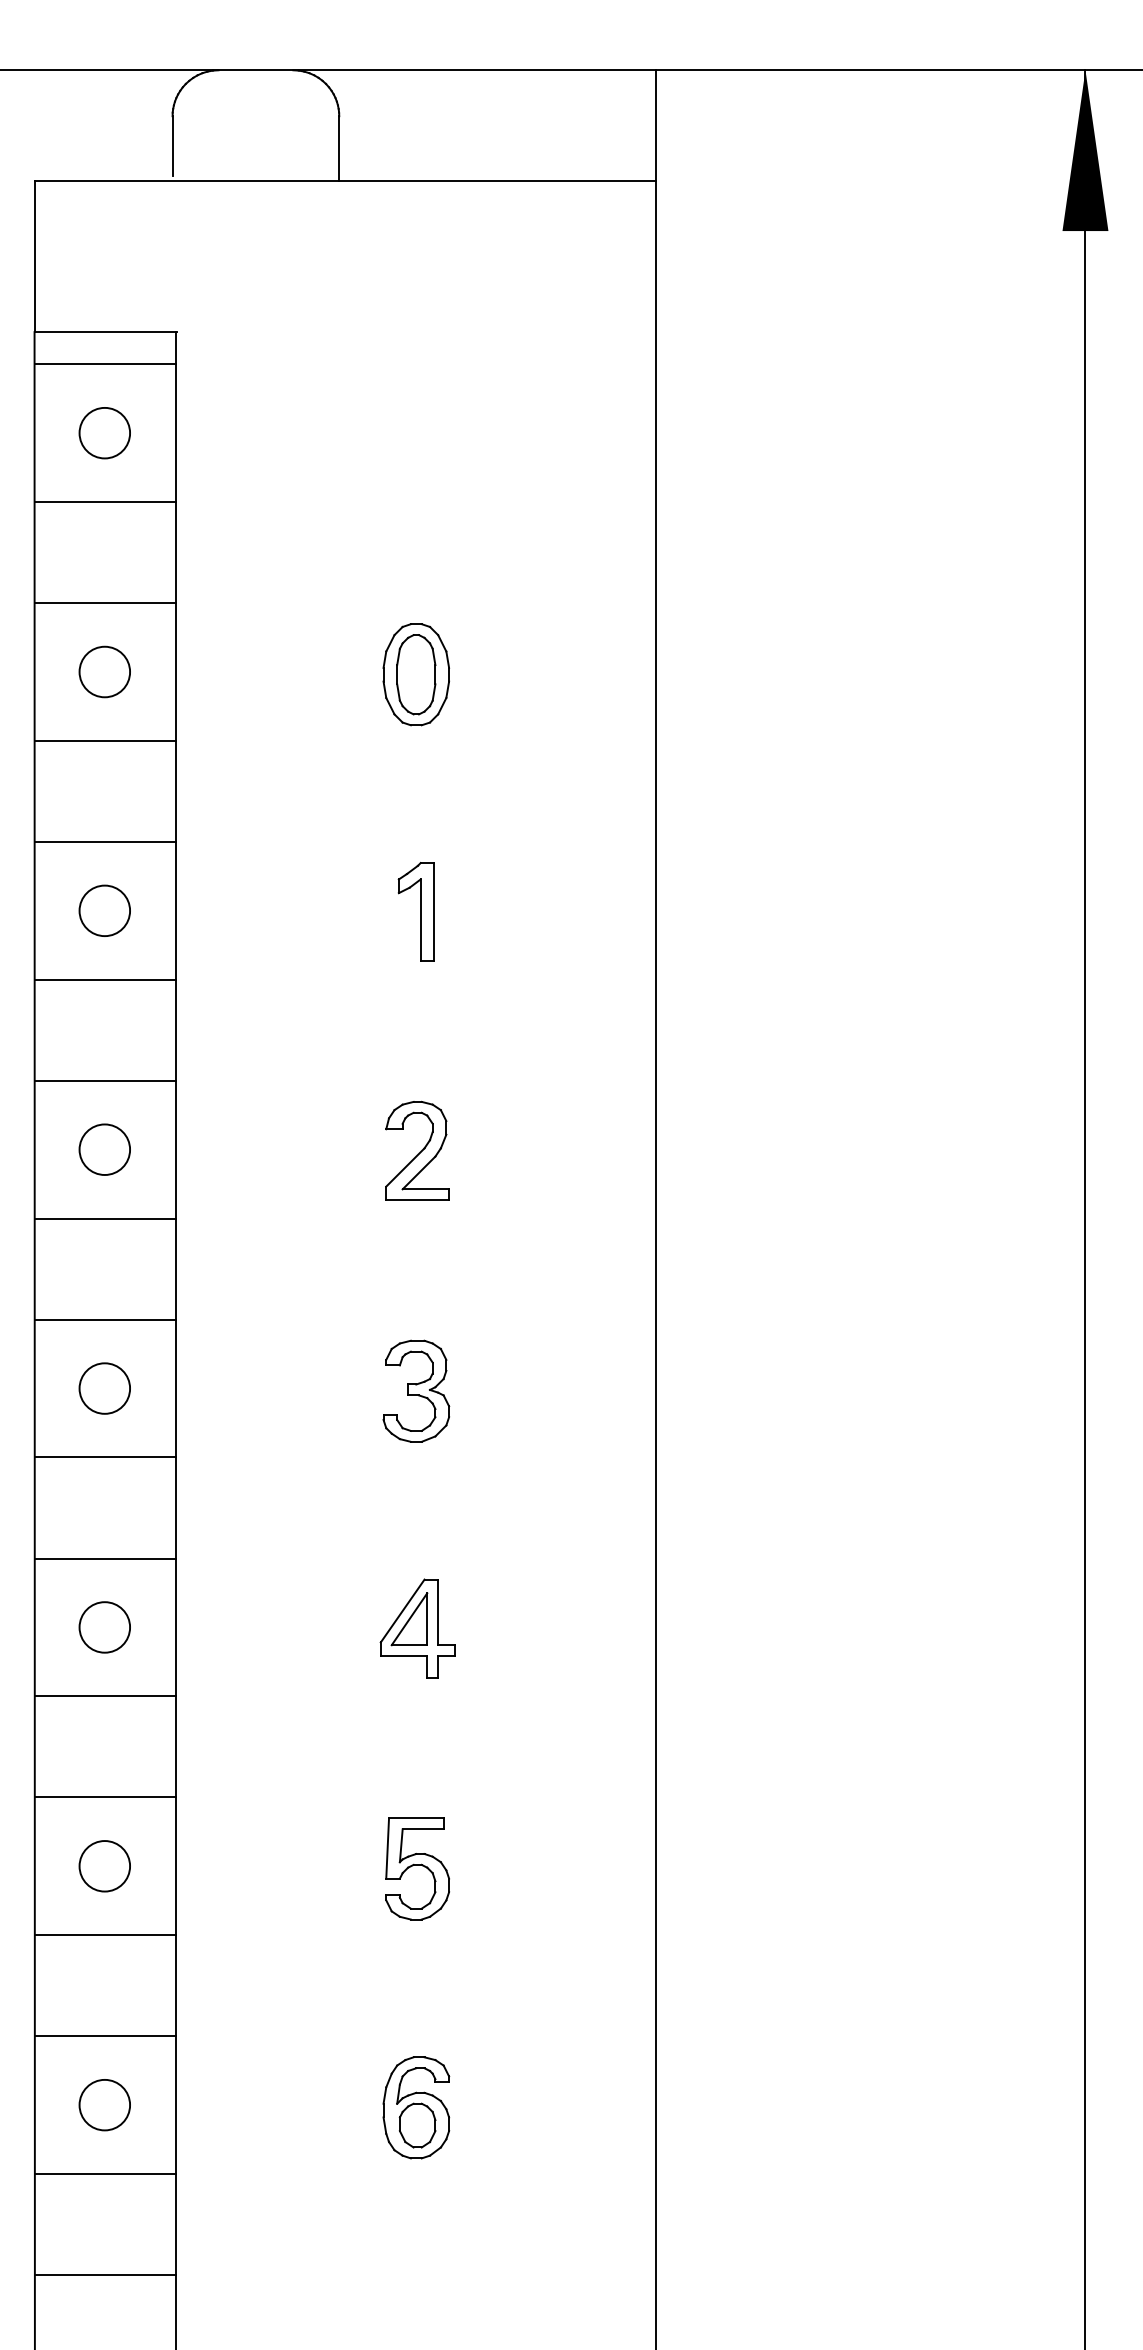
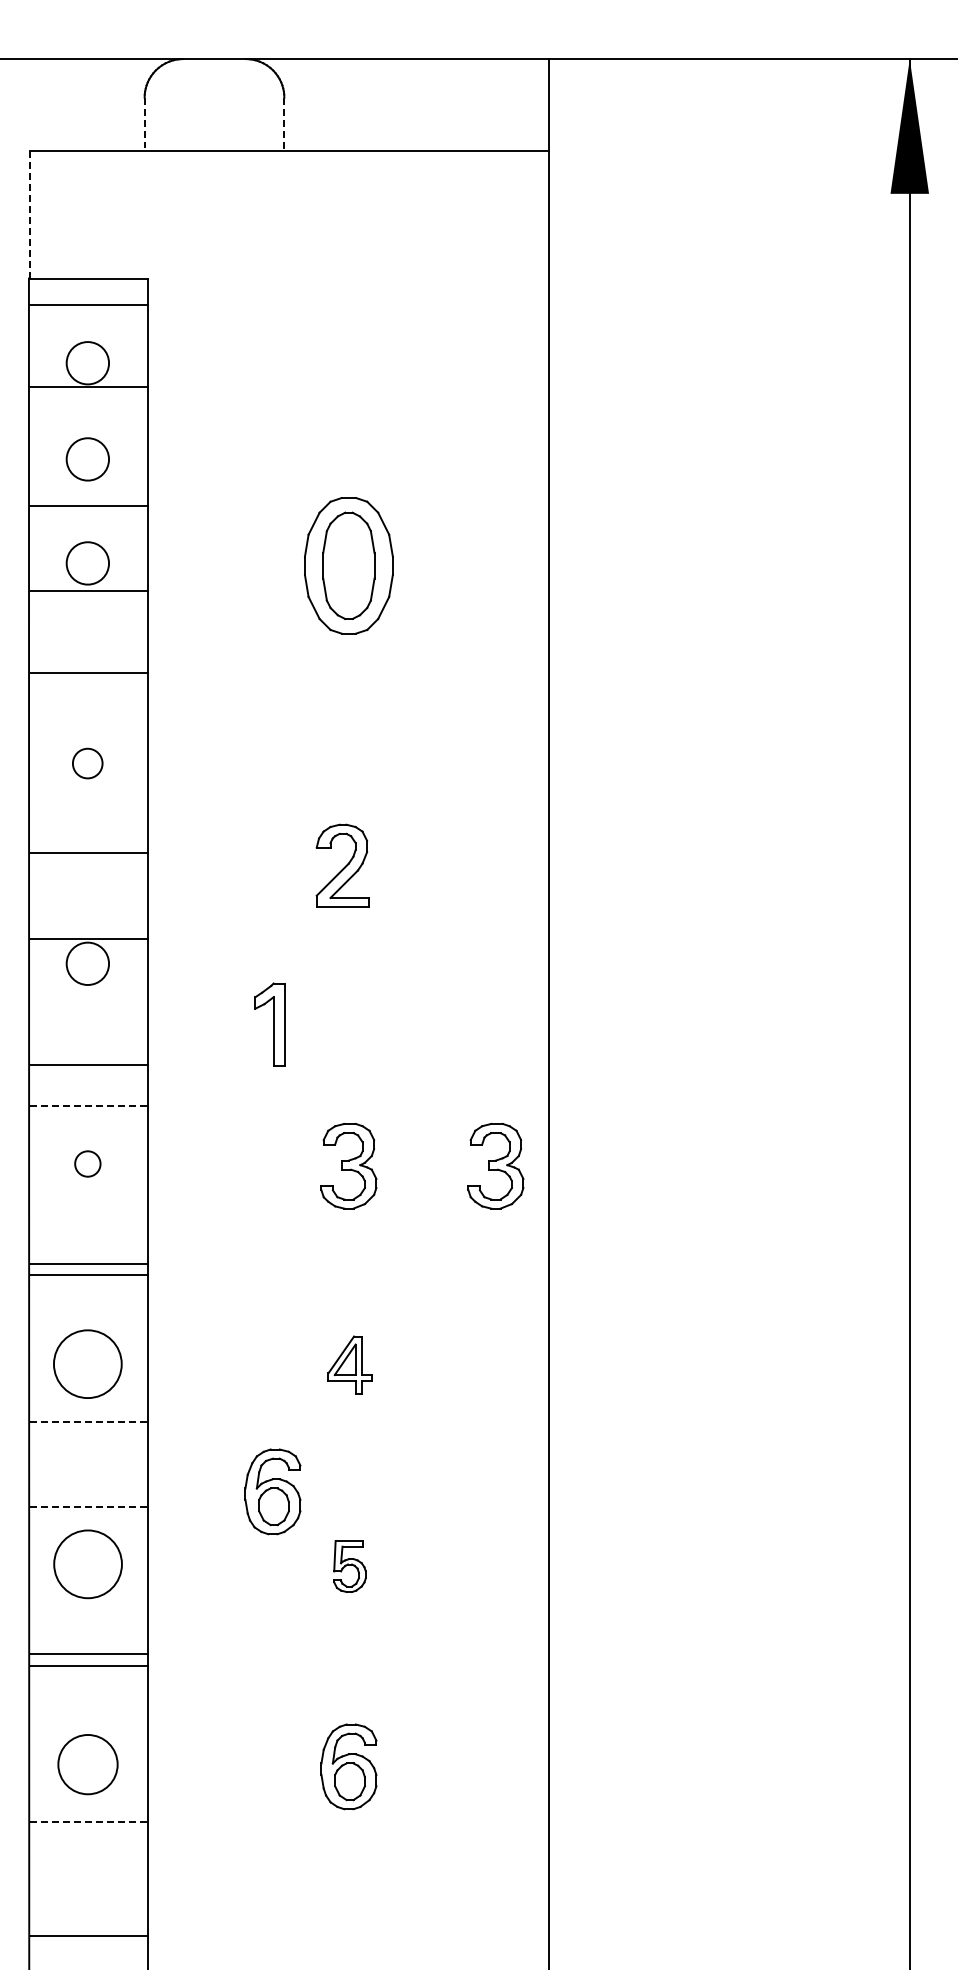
line: (172, 147) -> (144, 123), solid -> dashed
line: (339, 148) -> (284, 124), solid -> dashed
line: (35, 256) -> (29, 215), solid -> dashed
line: (105, 501) -> (88, 386), moved
circle: (104, 548) -> (87, 459), added
part: (415, 674) -> (348, 565), size x1.6
line: (105, 741) -> (88, 591), moved
line: (105, 841) -> (88, 672), moved
circle: (104, 910) -> (87, 763), size x0.7
part: (415, 911) -> (269, 1024), moved
line: (105, 979) -> (88, 853), moved
line: (105, 1081) -> (88, 939), moved
part: (416, 1150) -> (342, 865), moved
line: (105, 1218) -> (88, 1064), moved
line: (105, 1319) -> (88, 1106), solid -> dashed
circle: (104, 1387) -> (87, 1163), size x0.6
part: (591, 1390) -> (495, 1165), added
line: (105, 1457) -> (88, 1263), moved
line: (105, 1558) -> (88, 1275), moved
circle: (104, 1627) -> (87, 1364), size x1.6
part: (416, 1628) -> (349, 1365), size x0.7
line: (105, 1695) -> (88, 1421), solid -> dashed
part: (325, 1779) -> (272, 1491), added
line: (105, 1797) -> (88, 1506), solid -> dashed
circle: (104, 1866) -> (87, 1564), size x1.6
part: (416, 1868) -> (349, 1566), size x0.6
line: (105, 1935) -> (88, 1654), moved
line: (105, 2035) -> (88, 1665), moved
circle: (104, 2105) -> (87, 1764), size x1.4
line: (105, 2174) -> (88, 1822), solid -> dashed
line: (105, 2275) -> (88, 1936), moved

